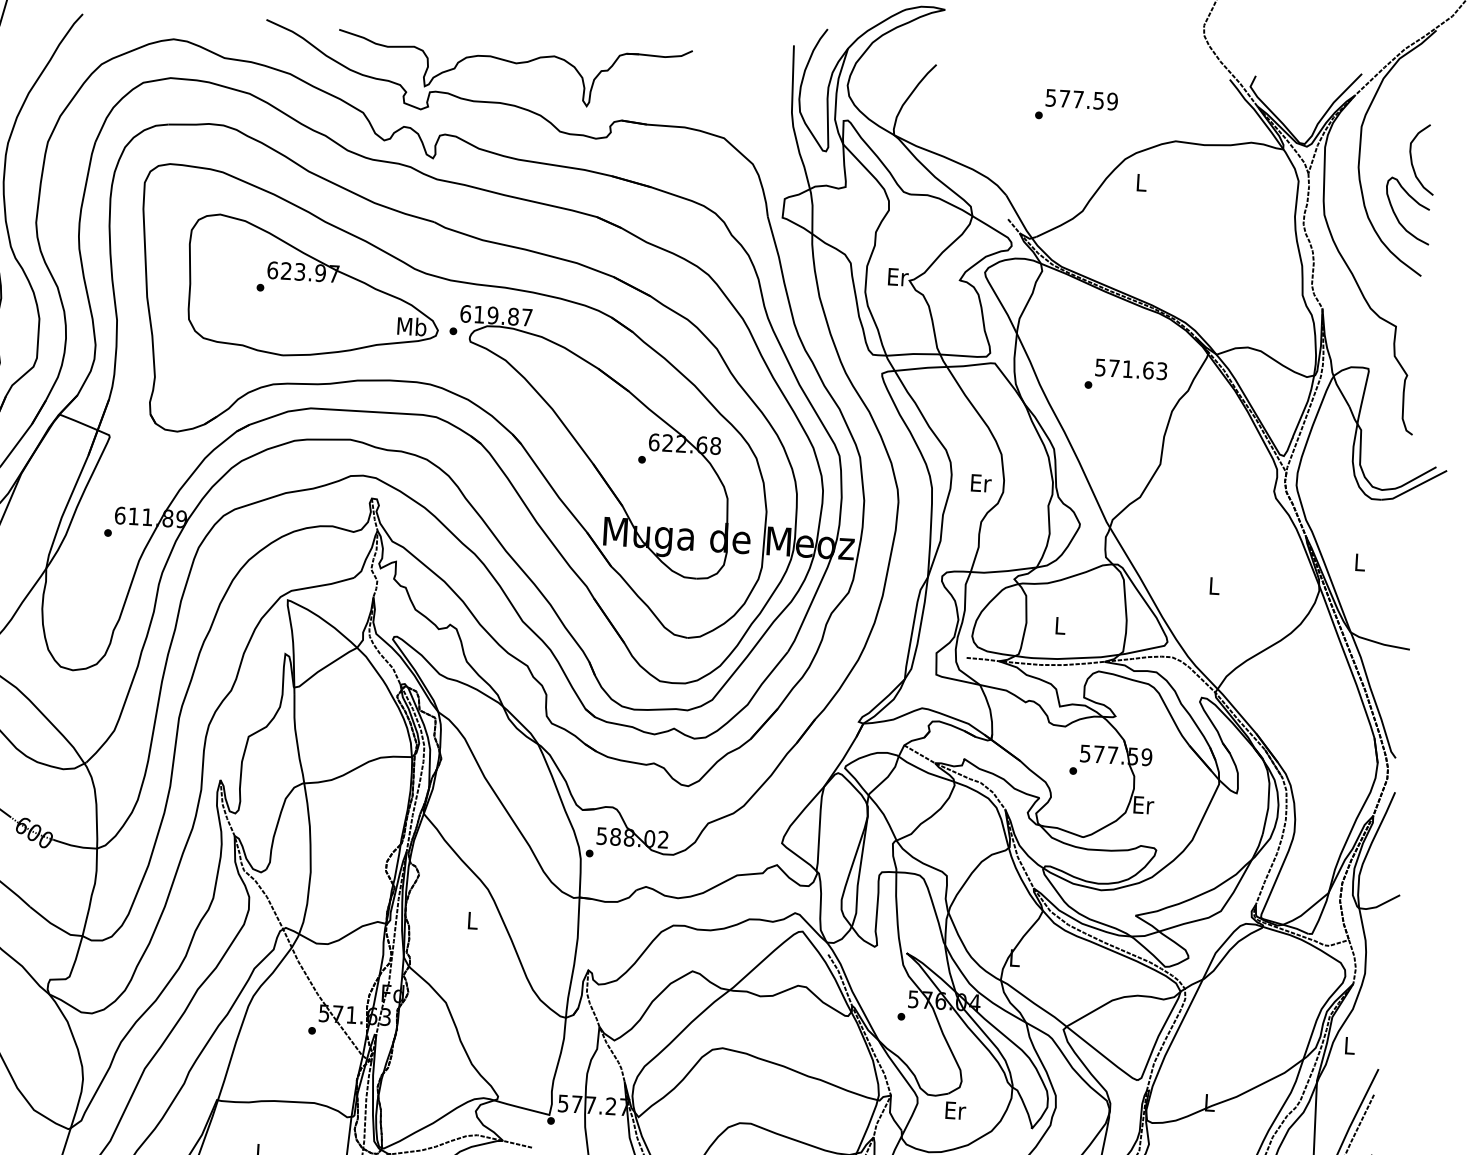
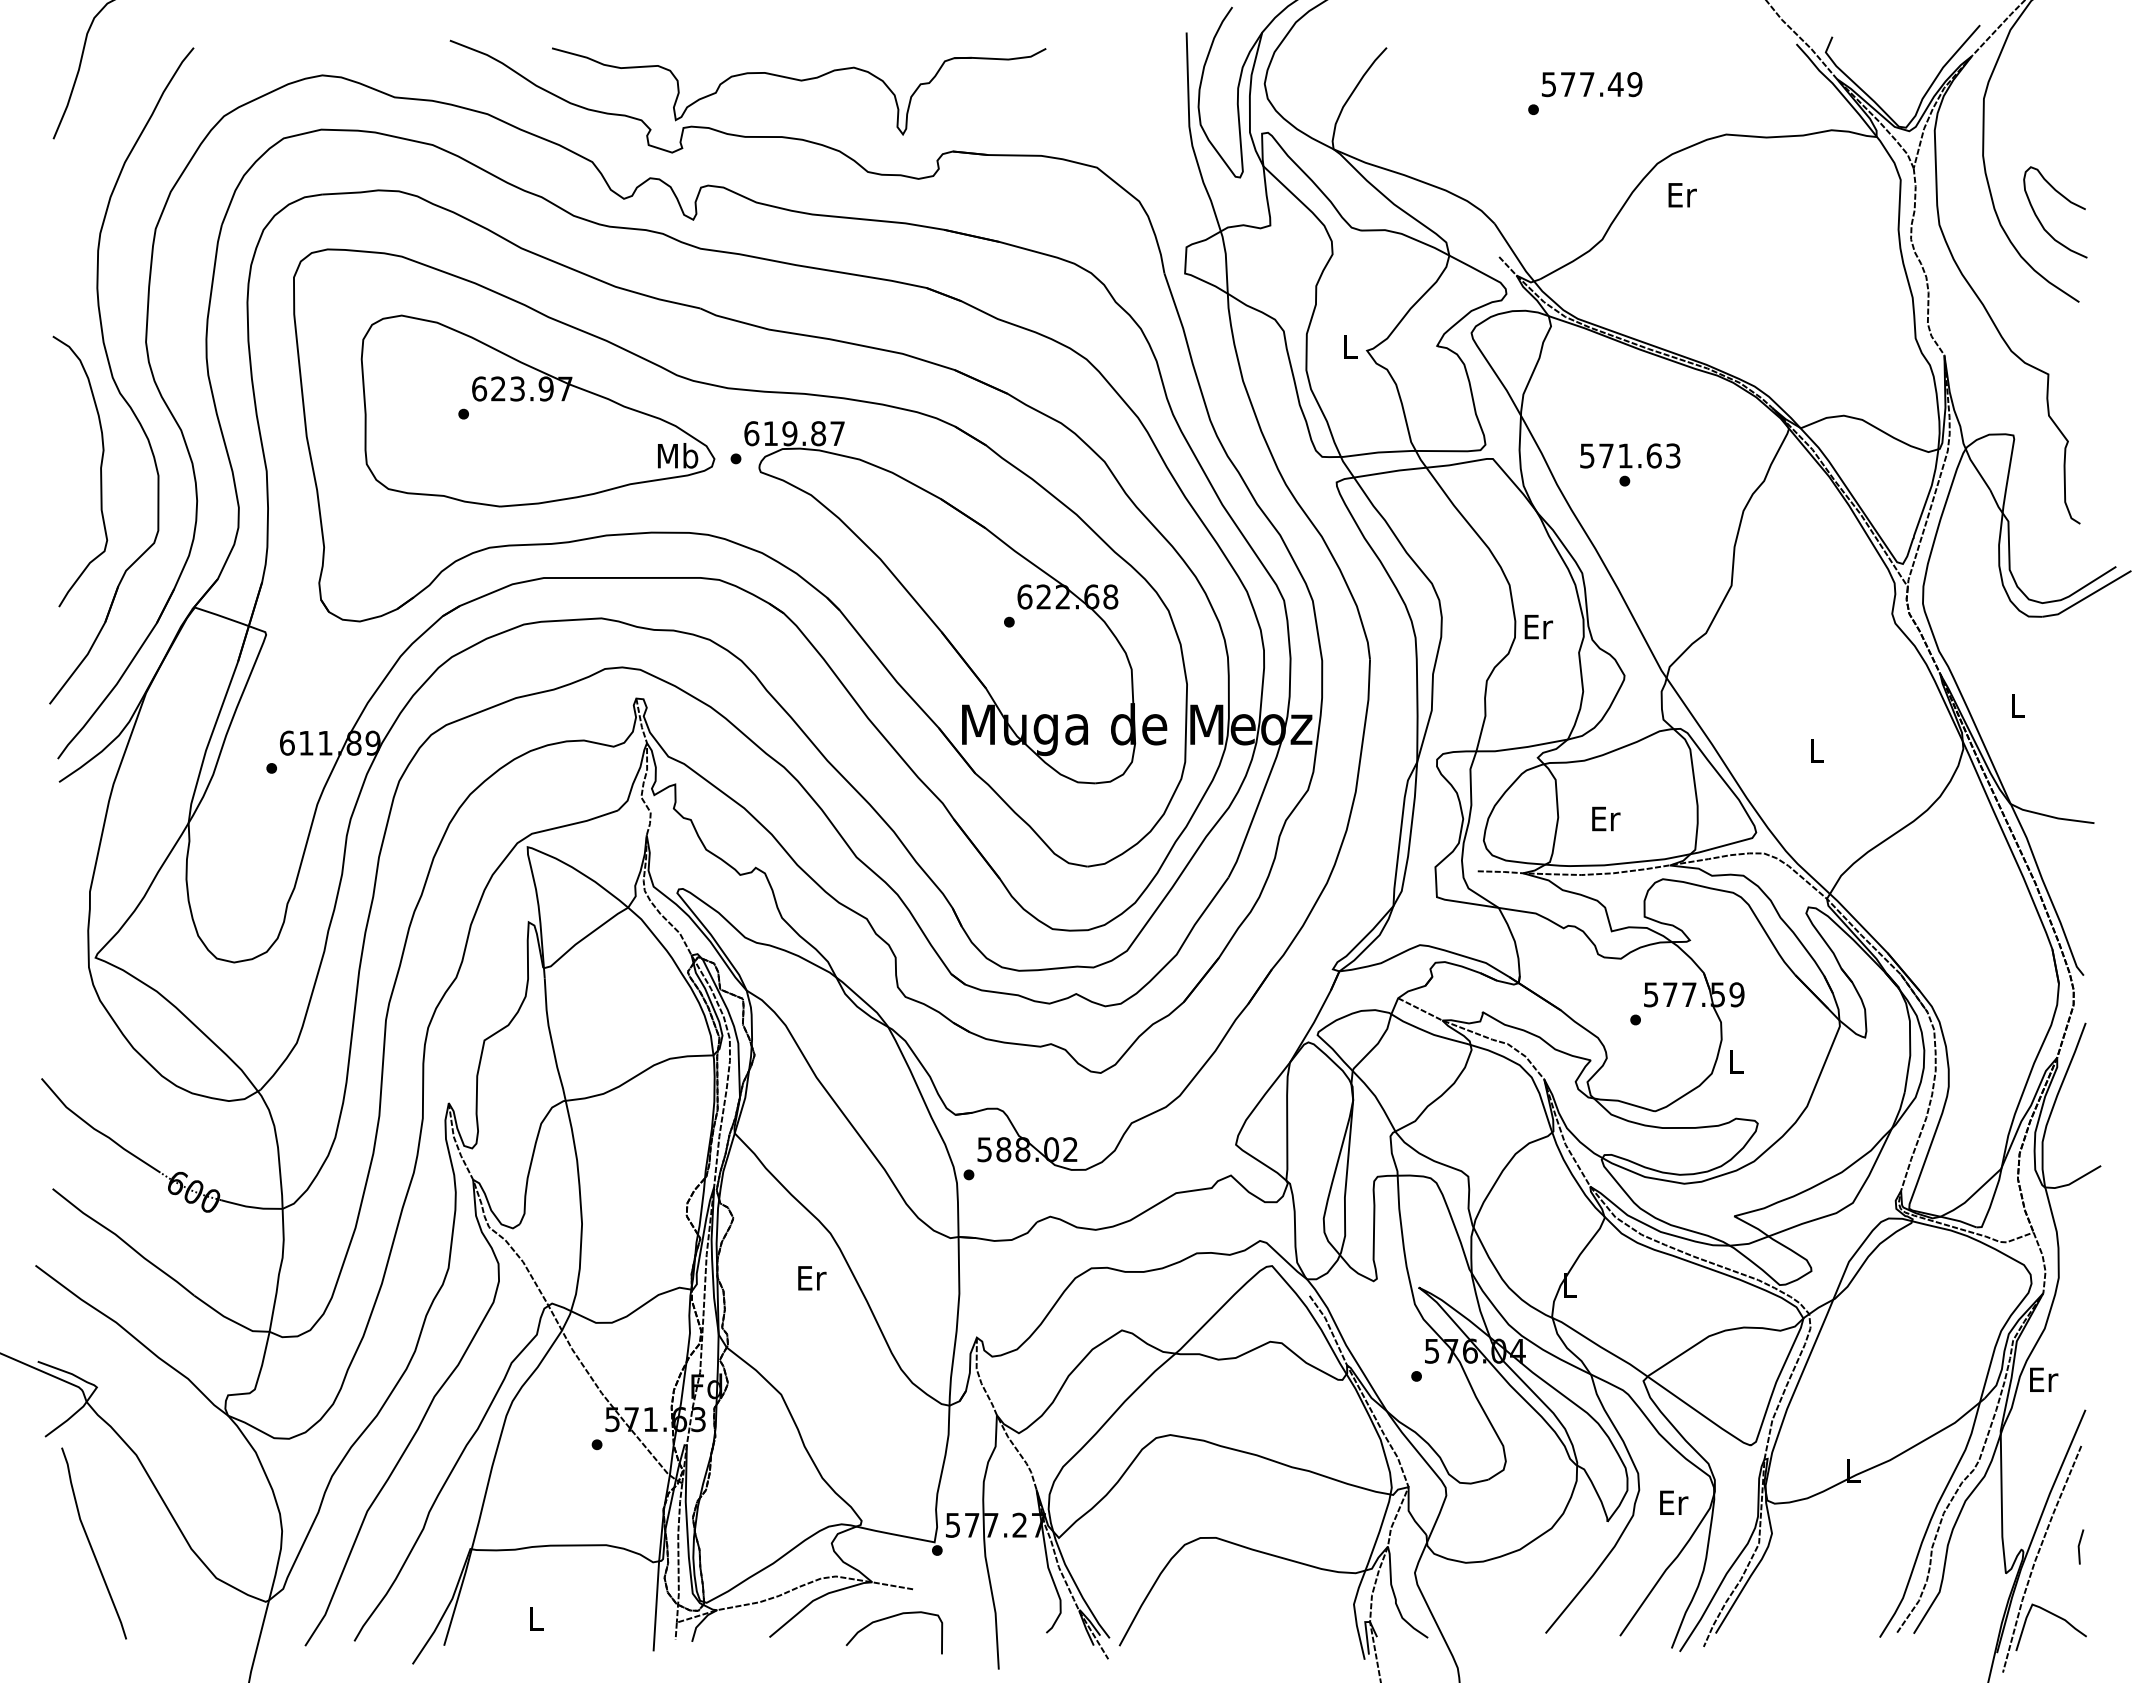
text: (1098, 100) -> (1615, 84), 577.59 -> 577.49
curve: (1412, 161) -> (2057, 142), removed
text: (1141, 183) -> (1682, 195), L -> Er
text: (898, 277) -> (1351, 346), Er -> L
text: (1131, 369) -> (1630, 455), moved
text: (981, 482) -> (1538, 626), moved
text: (1060, 625) -> (1606, 818), L -> Er
text: (1143, 805) -> (1736, 1061), Er -> L
text: (473, 921) -> (812, 1278), L -> Er
text: (1350, 1045) -> (2044, 1379), L -> Er
text: (956, 1110) -> (1674, 1502), moved

